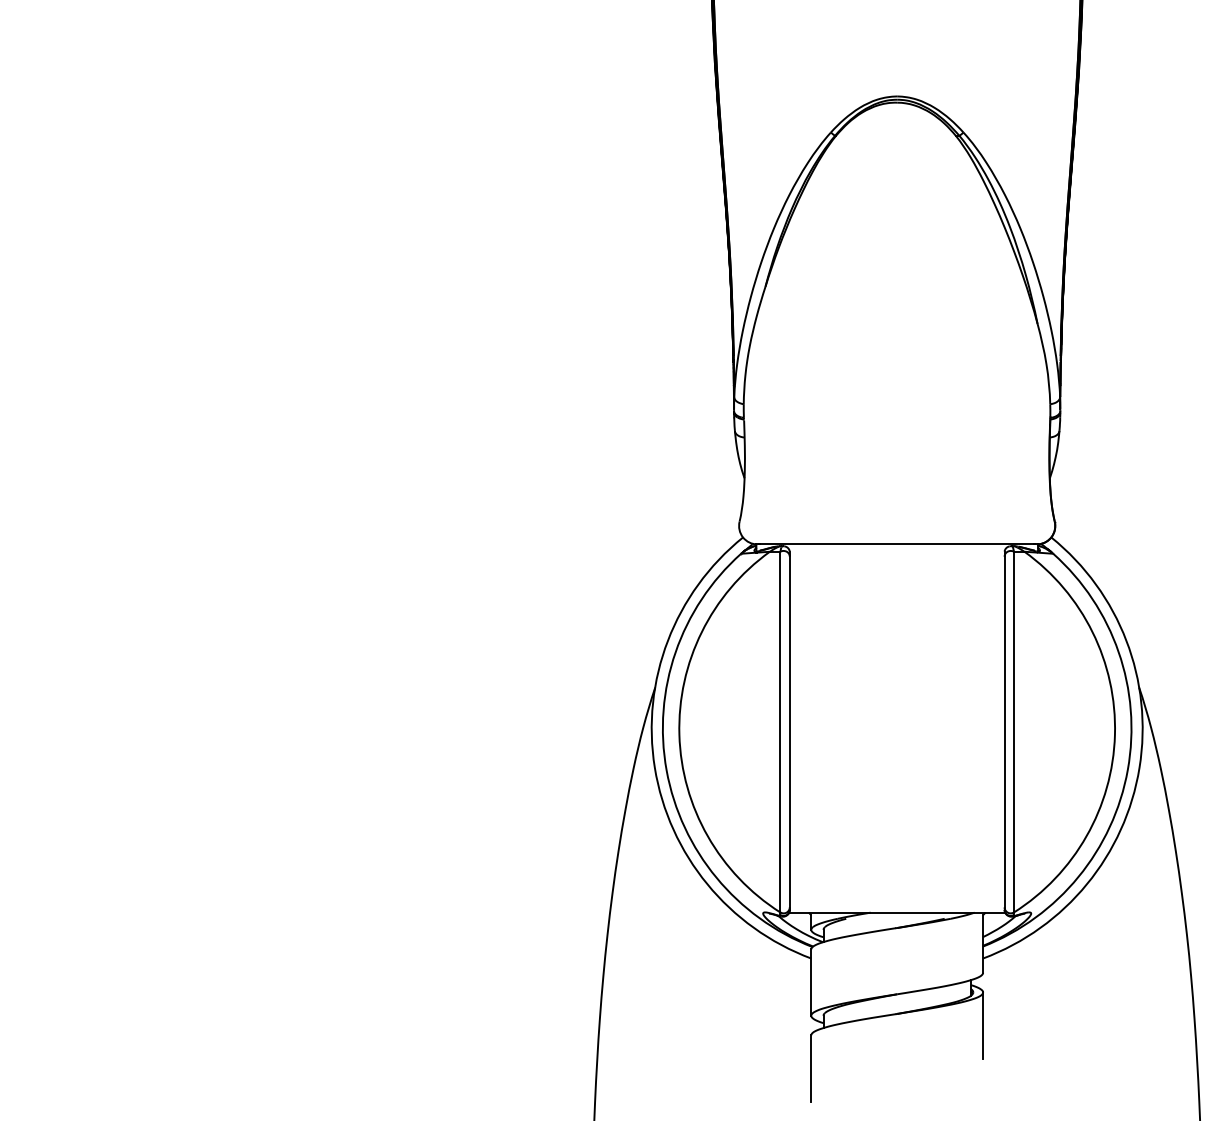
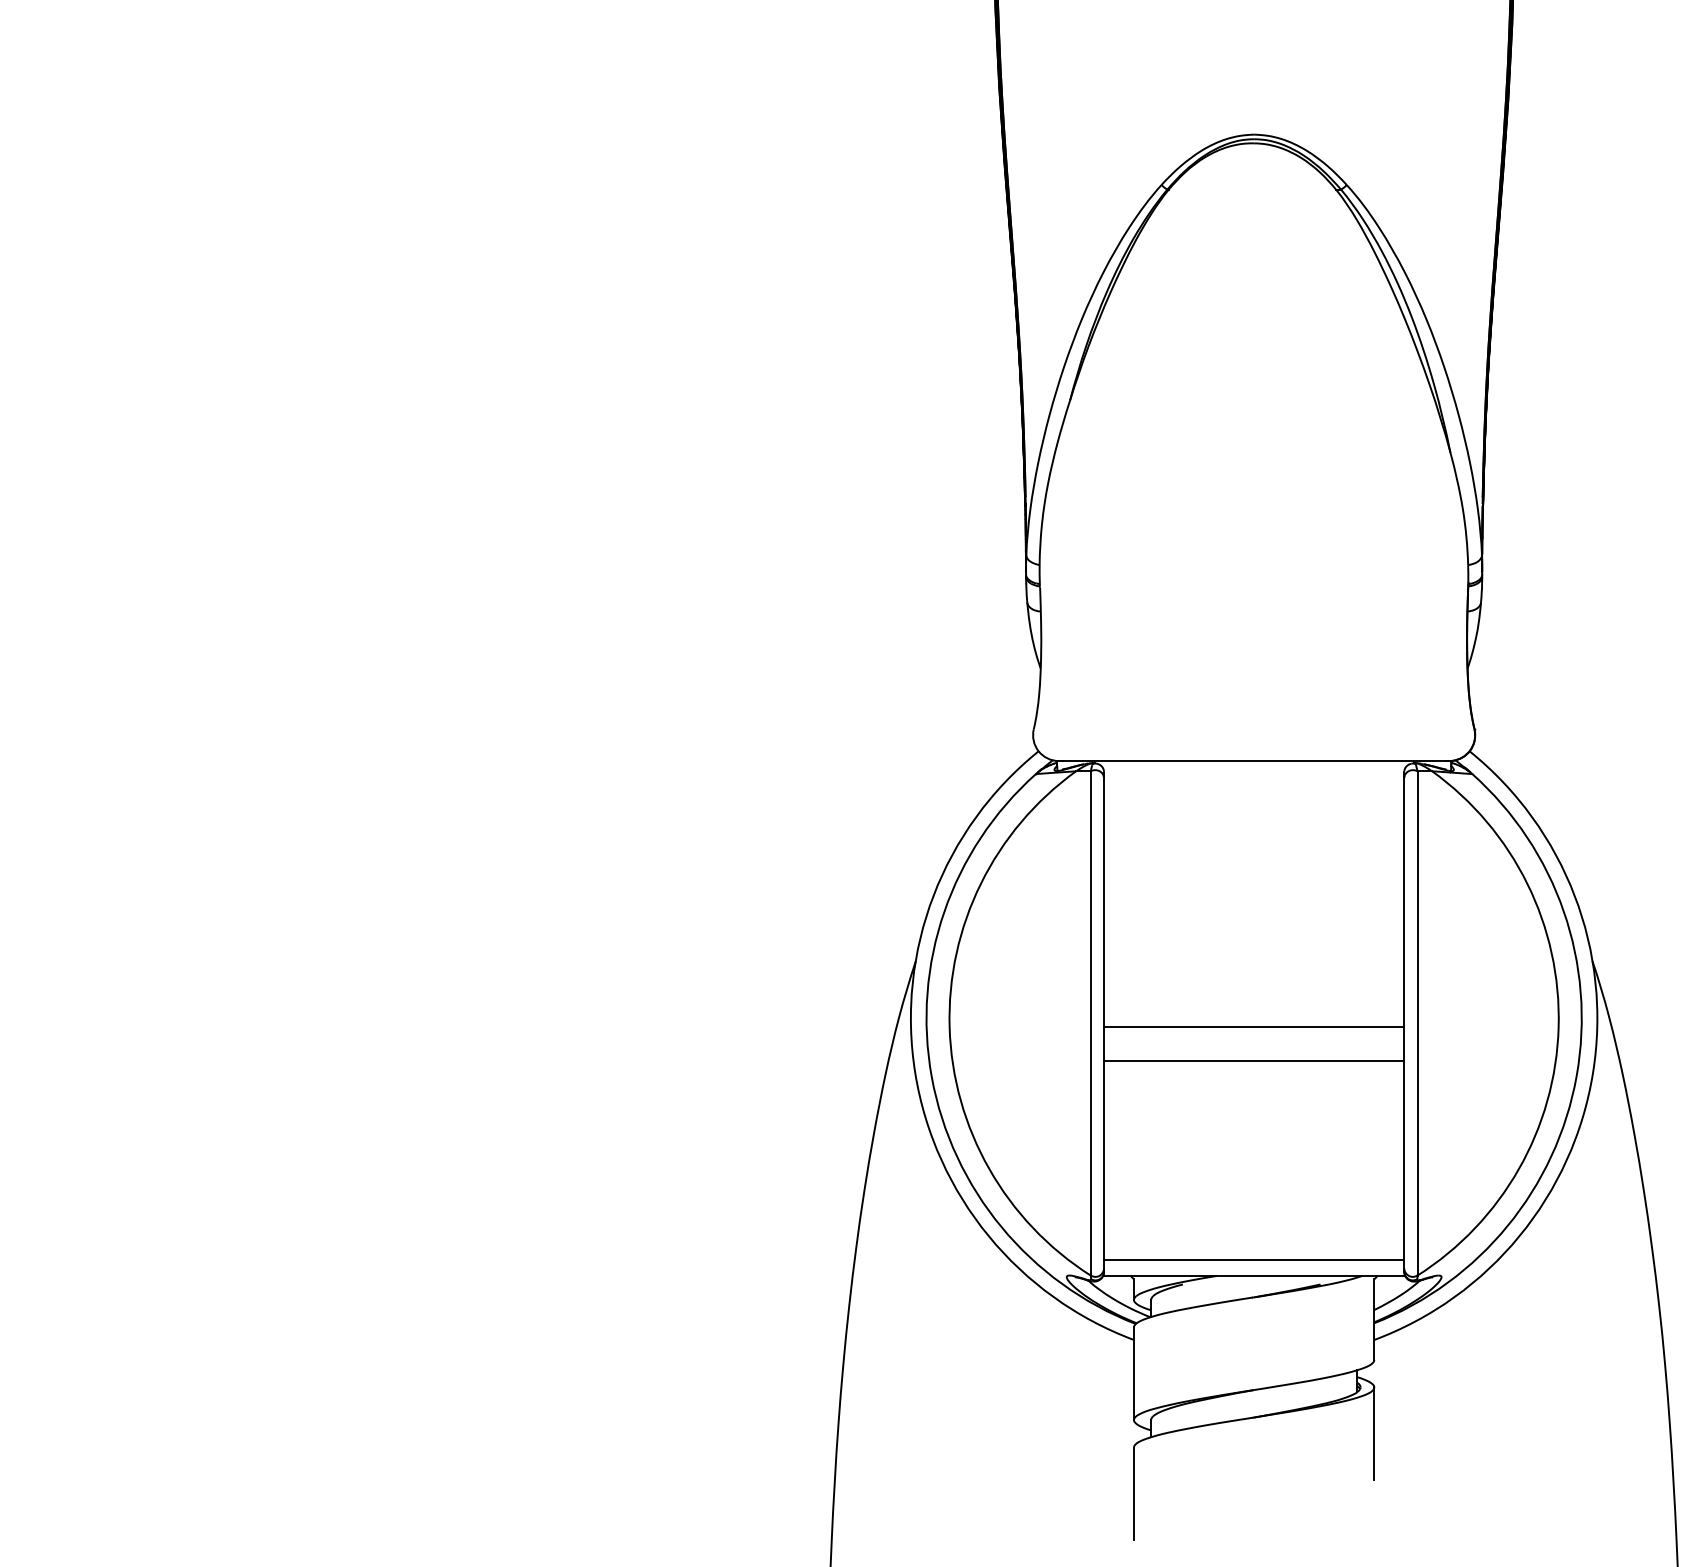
line: (896, 735) -> (1253, 1027), added
line: (896, 759) -> (1253, 1061), added
line: (896, 900) -> (1253, 1259), added

